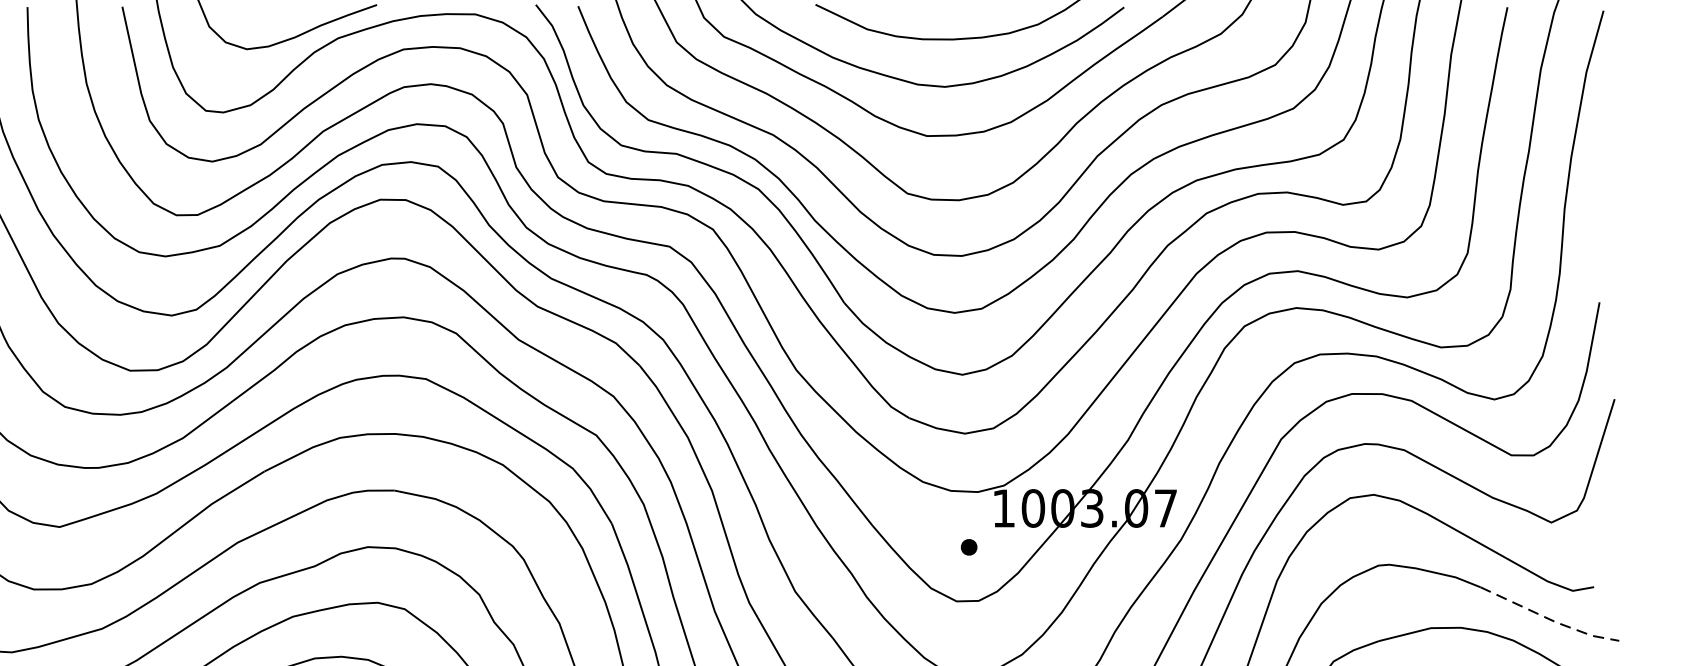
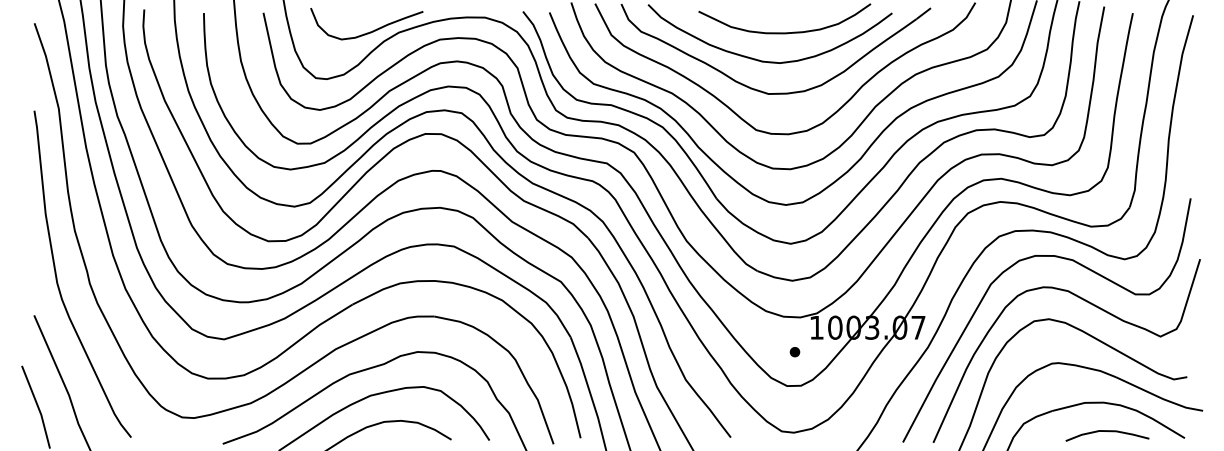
line: (1549, 619) -> (1159, 397), dashed -> solid

